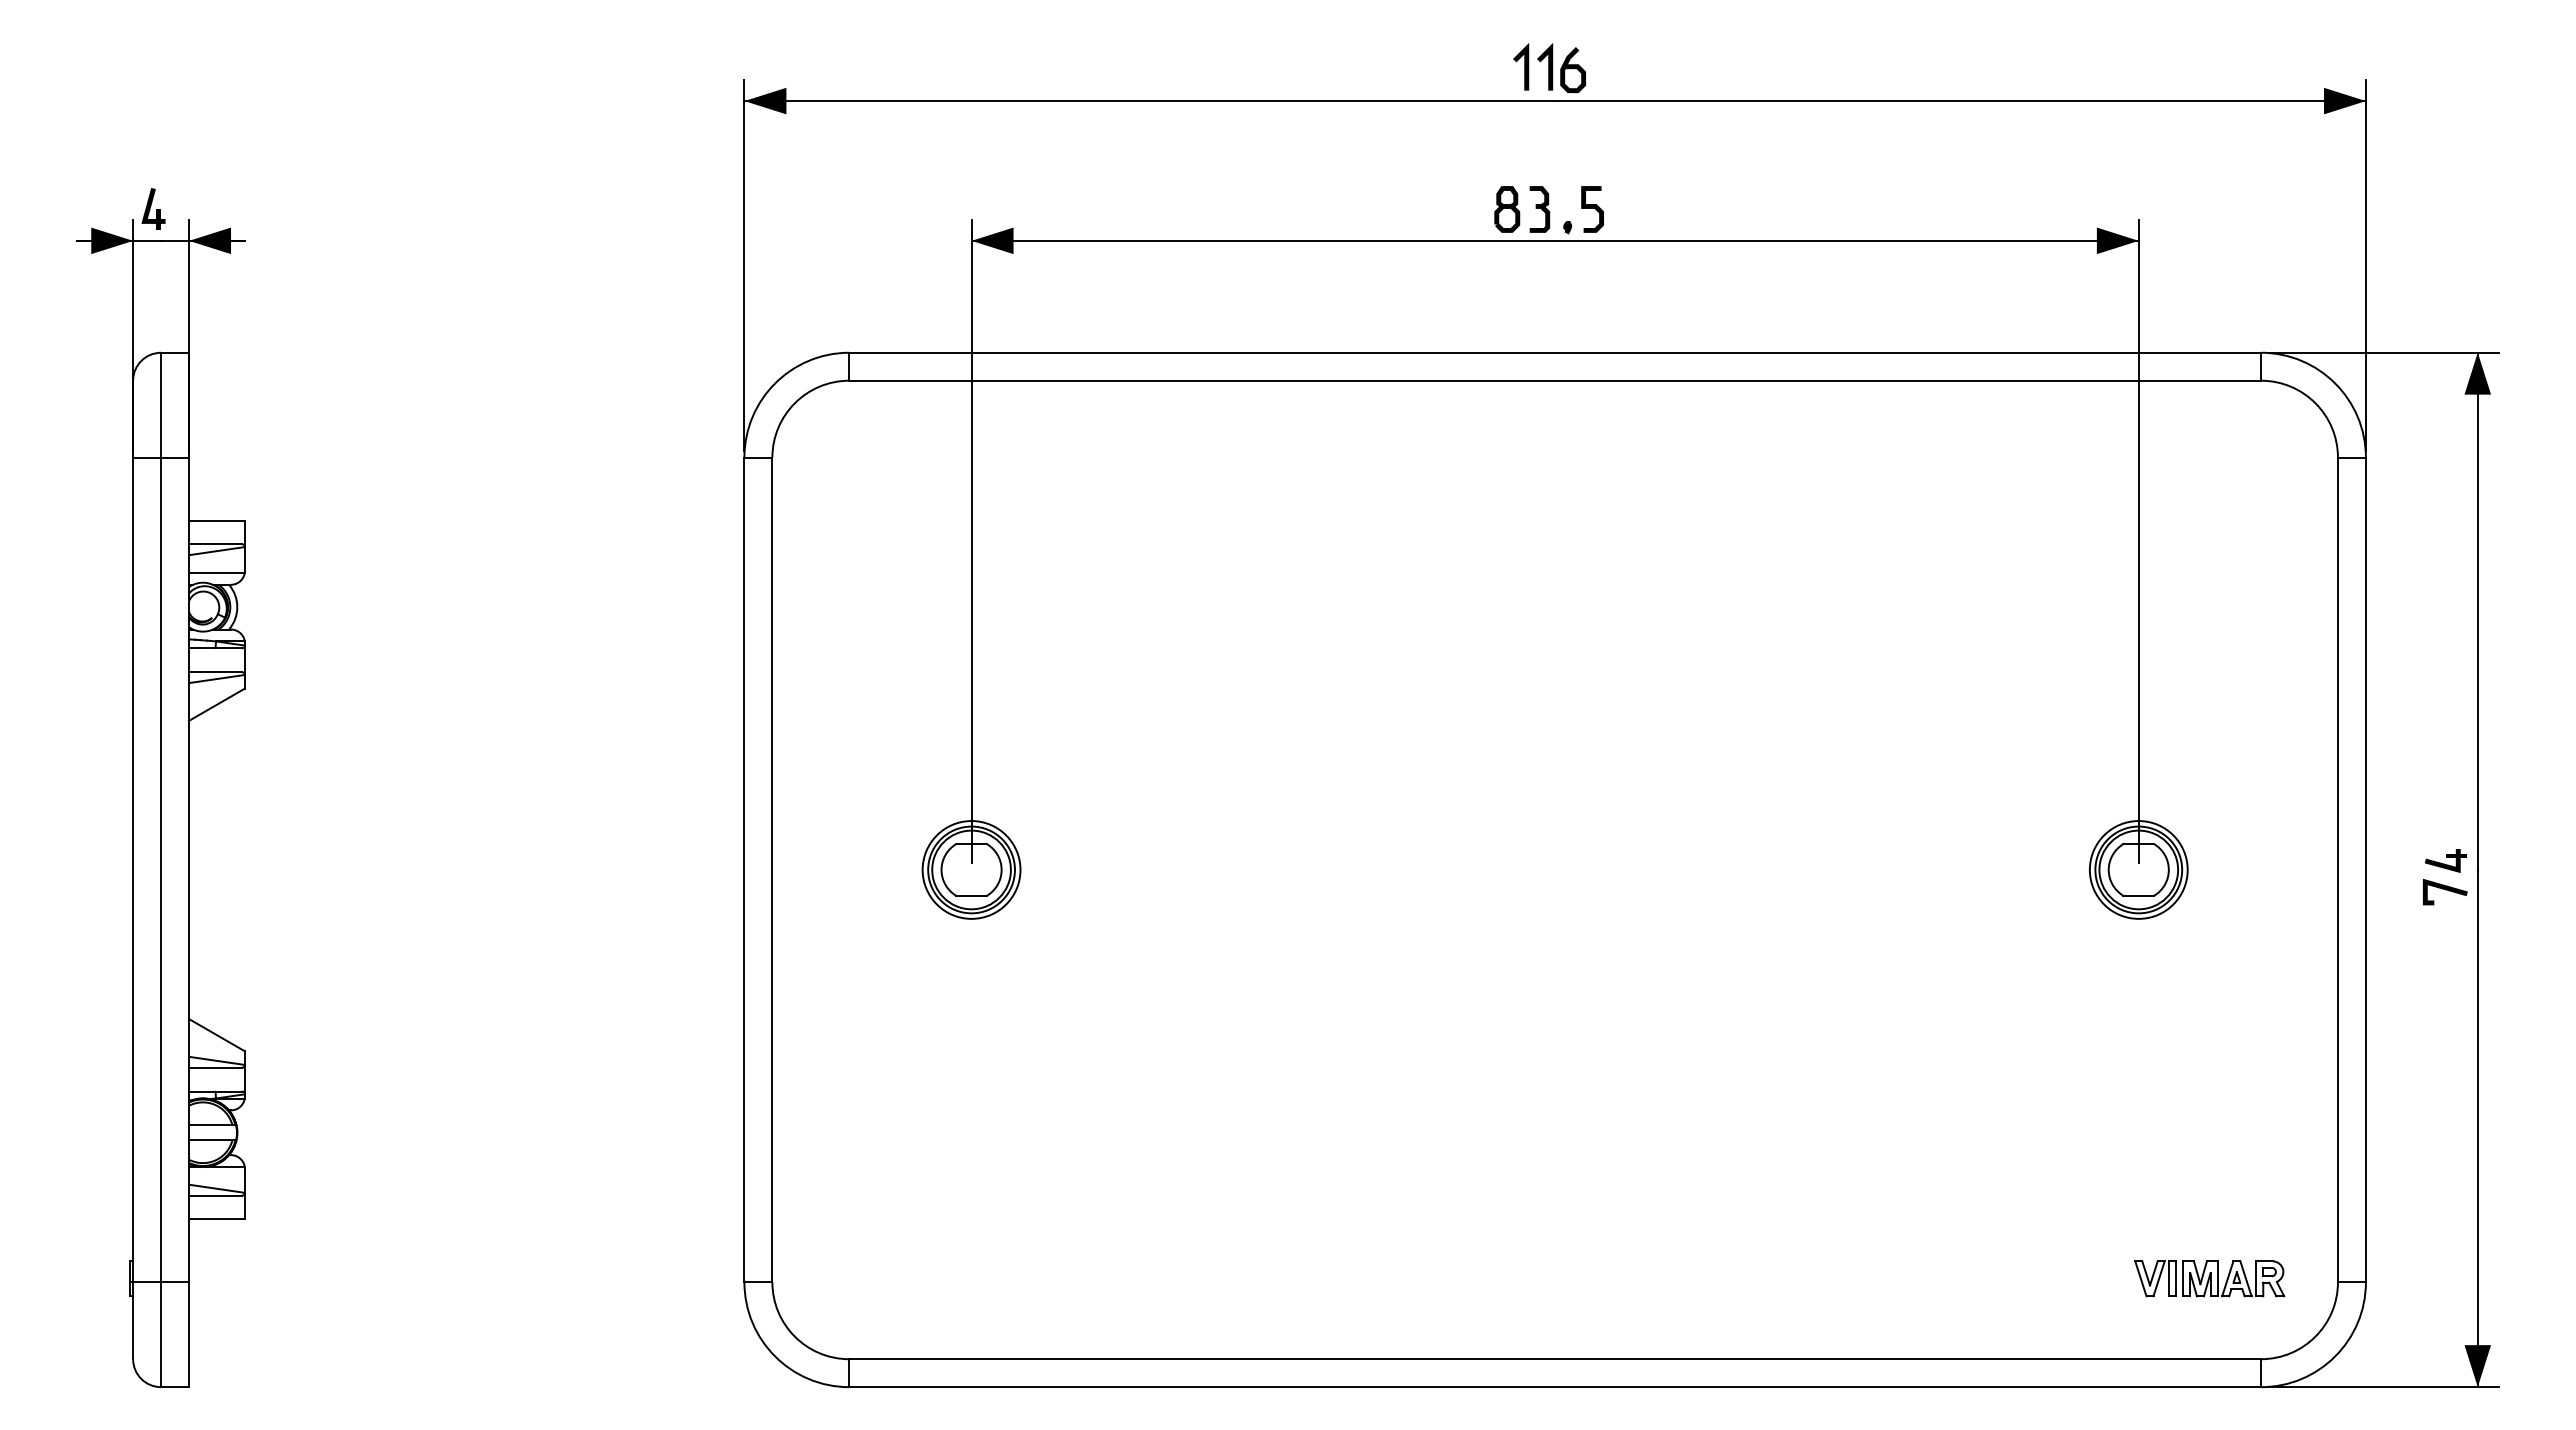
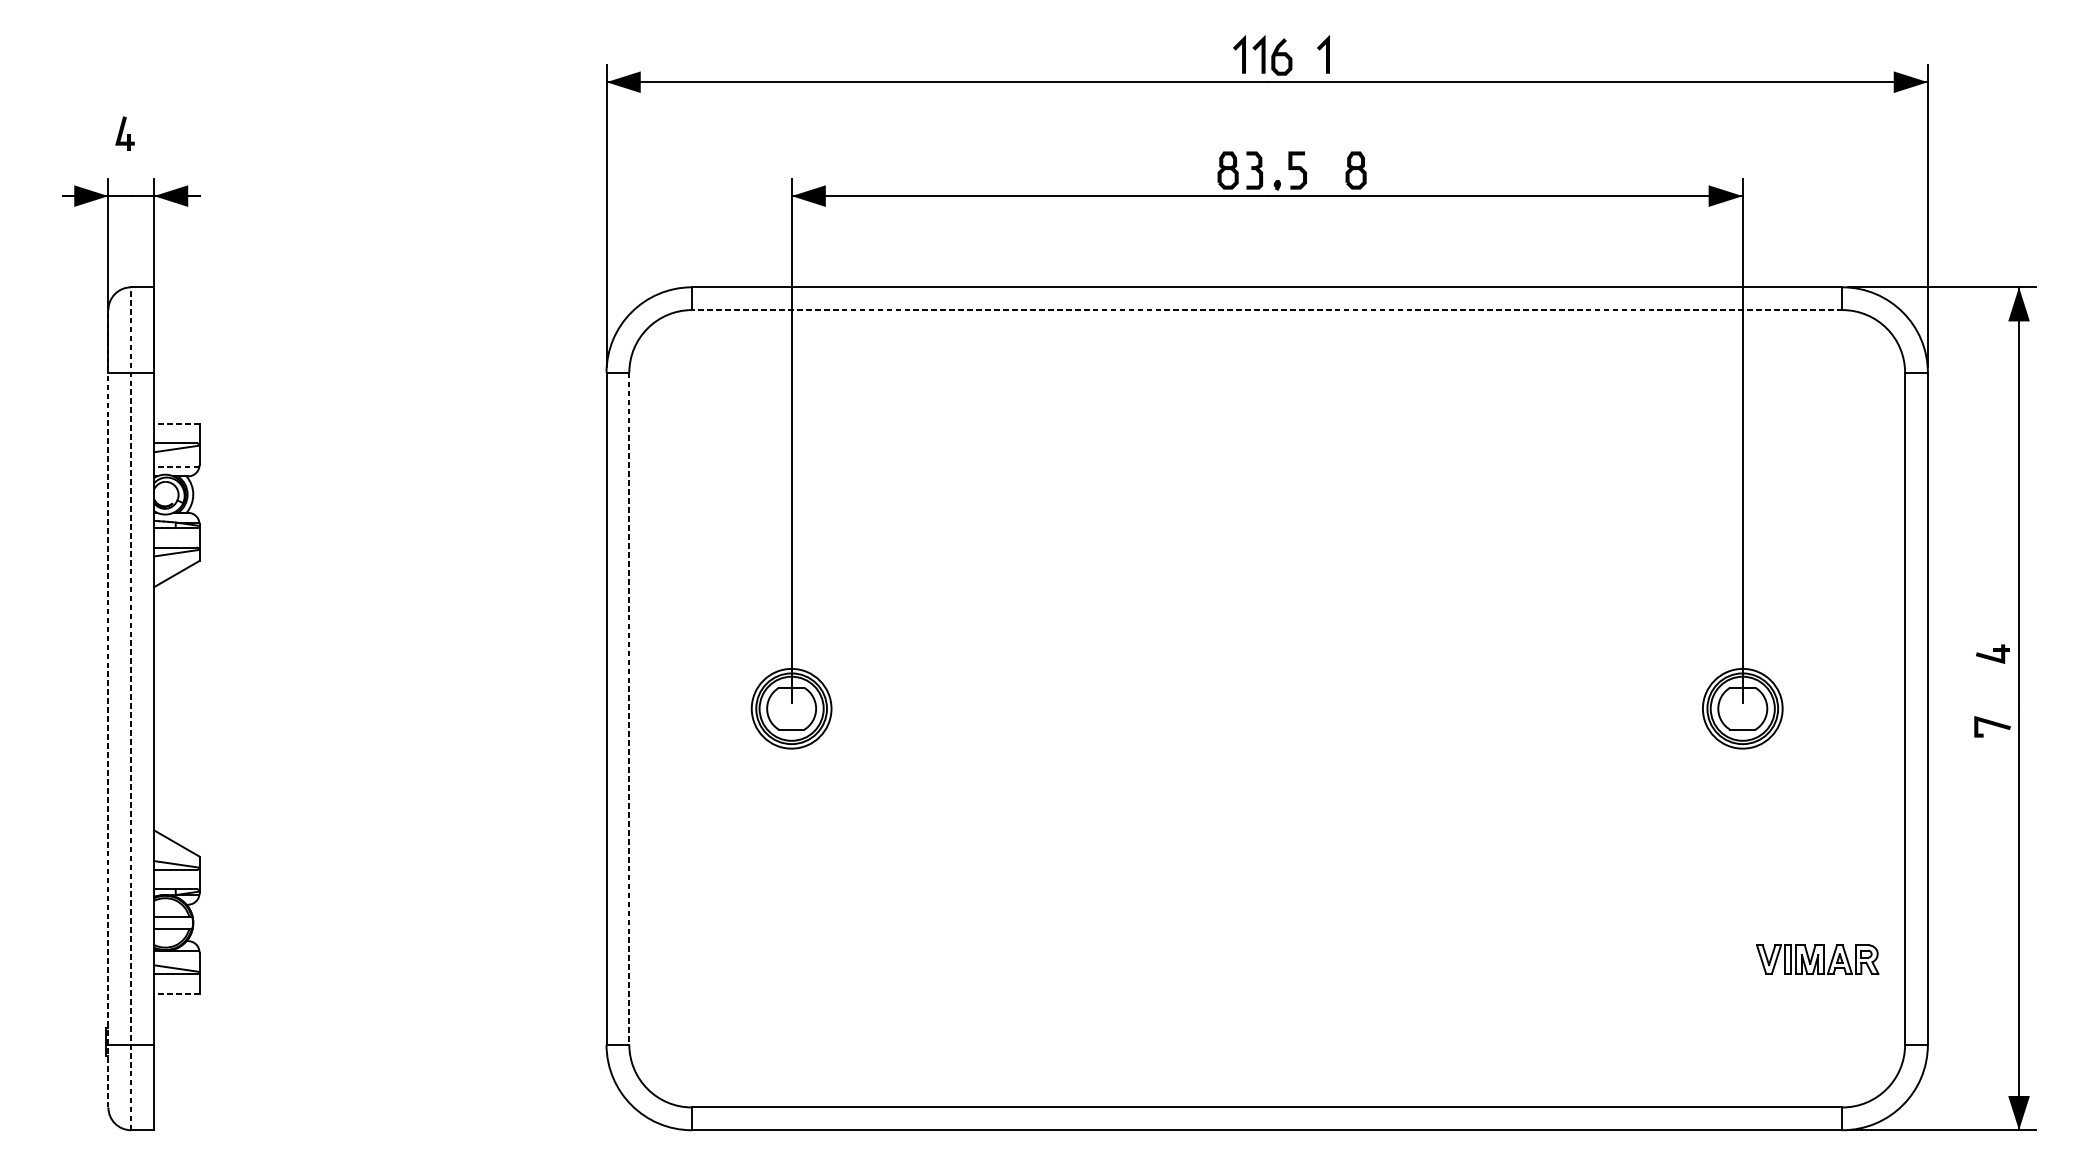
line: (1627, 66) -> (1326, 54), added
part: (153, 208) -> (124, 133), moved
part: (1664, 209) -> (1356, 170), added
line: (1555, 380) -> (1267, 309), solid -> dashed
line: (217, 520) -> (177, 424), solid -> dashed
line: (216, 572) -> (176, 466), solid -> dashed
part: (2445, 860) -> (1992, 653), moved
line: (133, 869) -> (108, 708), solid -> dashed
line: (161, 869) -> (131, 708), solid -> dashed
line: (772, 870) -> (629, 709), solid -> dashed
line: (217, 1219) -> (177, 993), solid -> dashed
part: (2209, 1278) -> (1817, 959), moved

